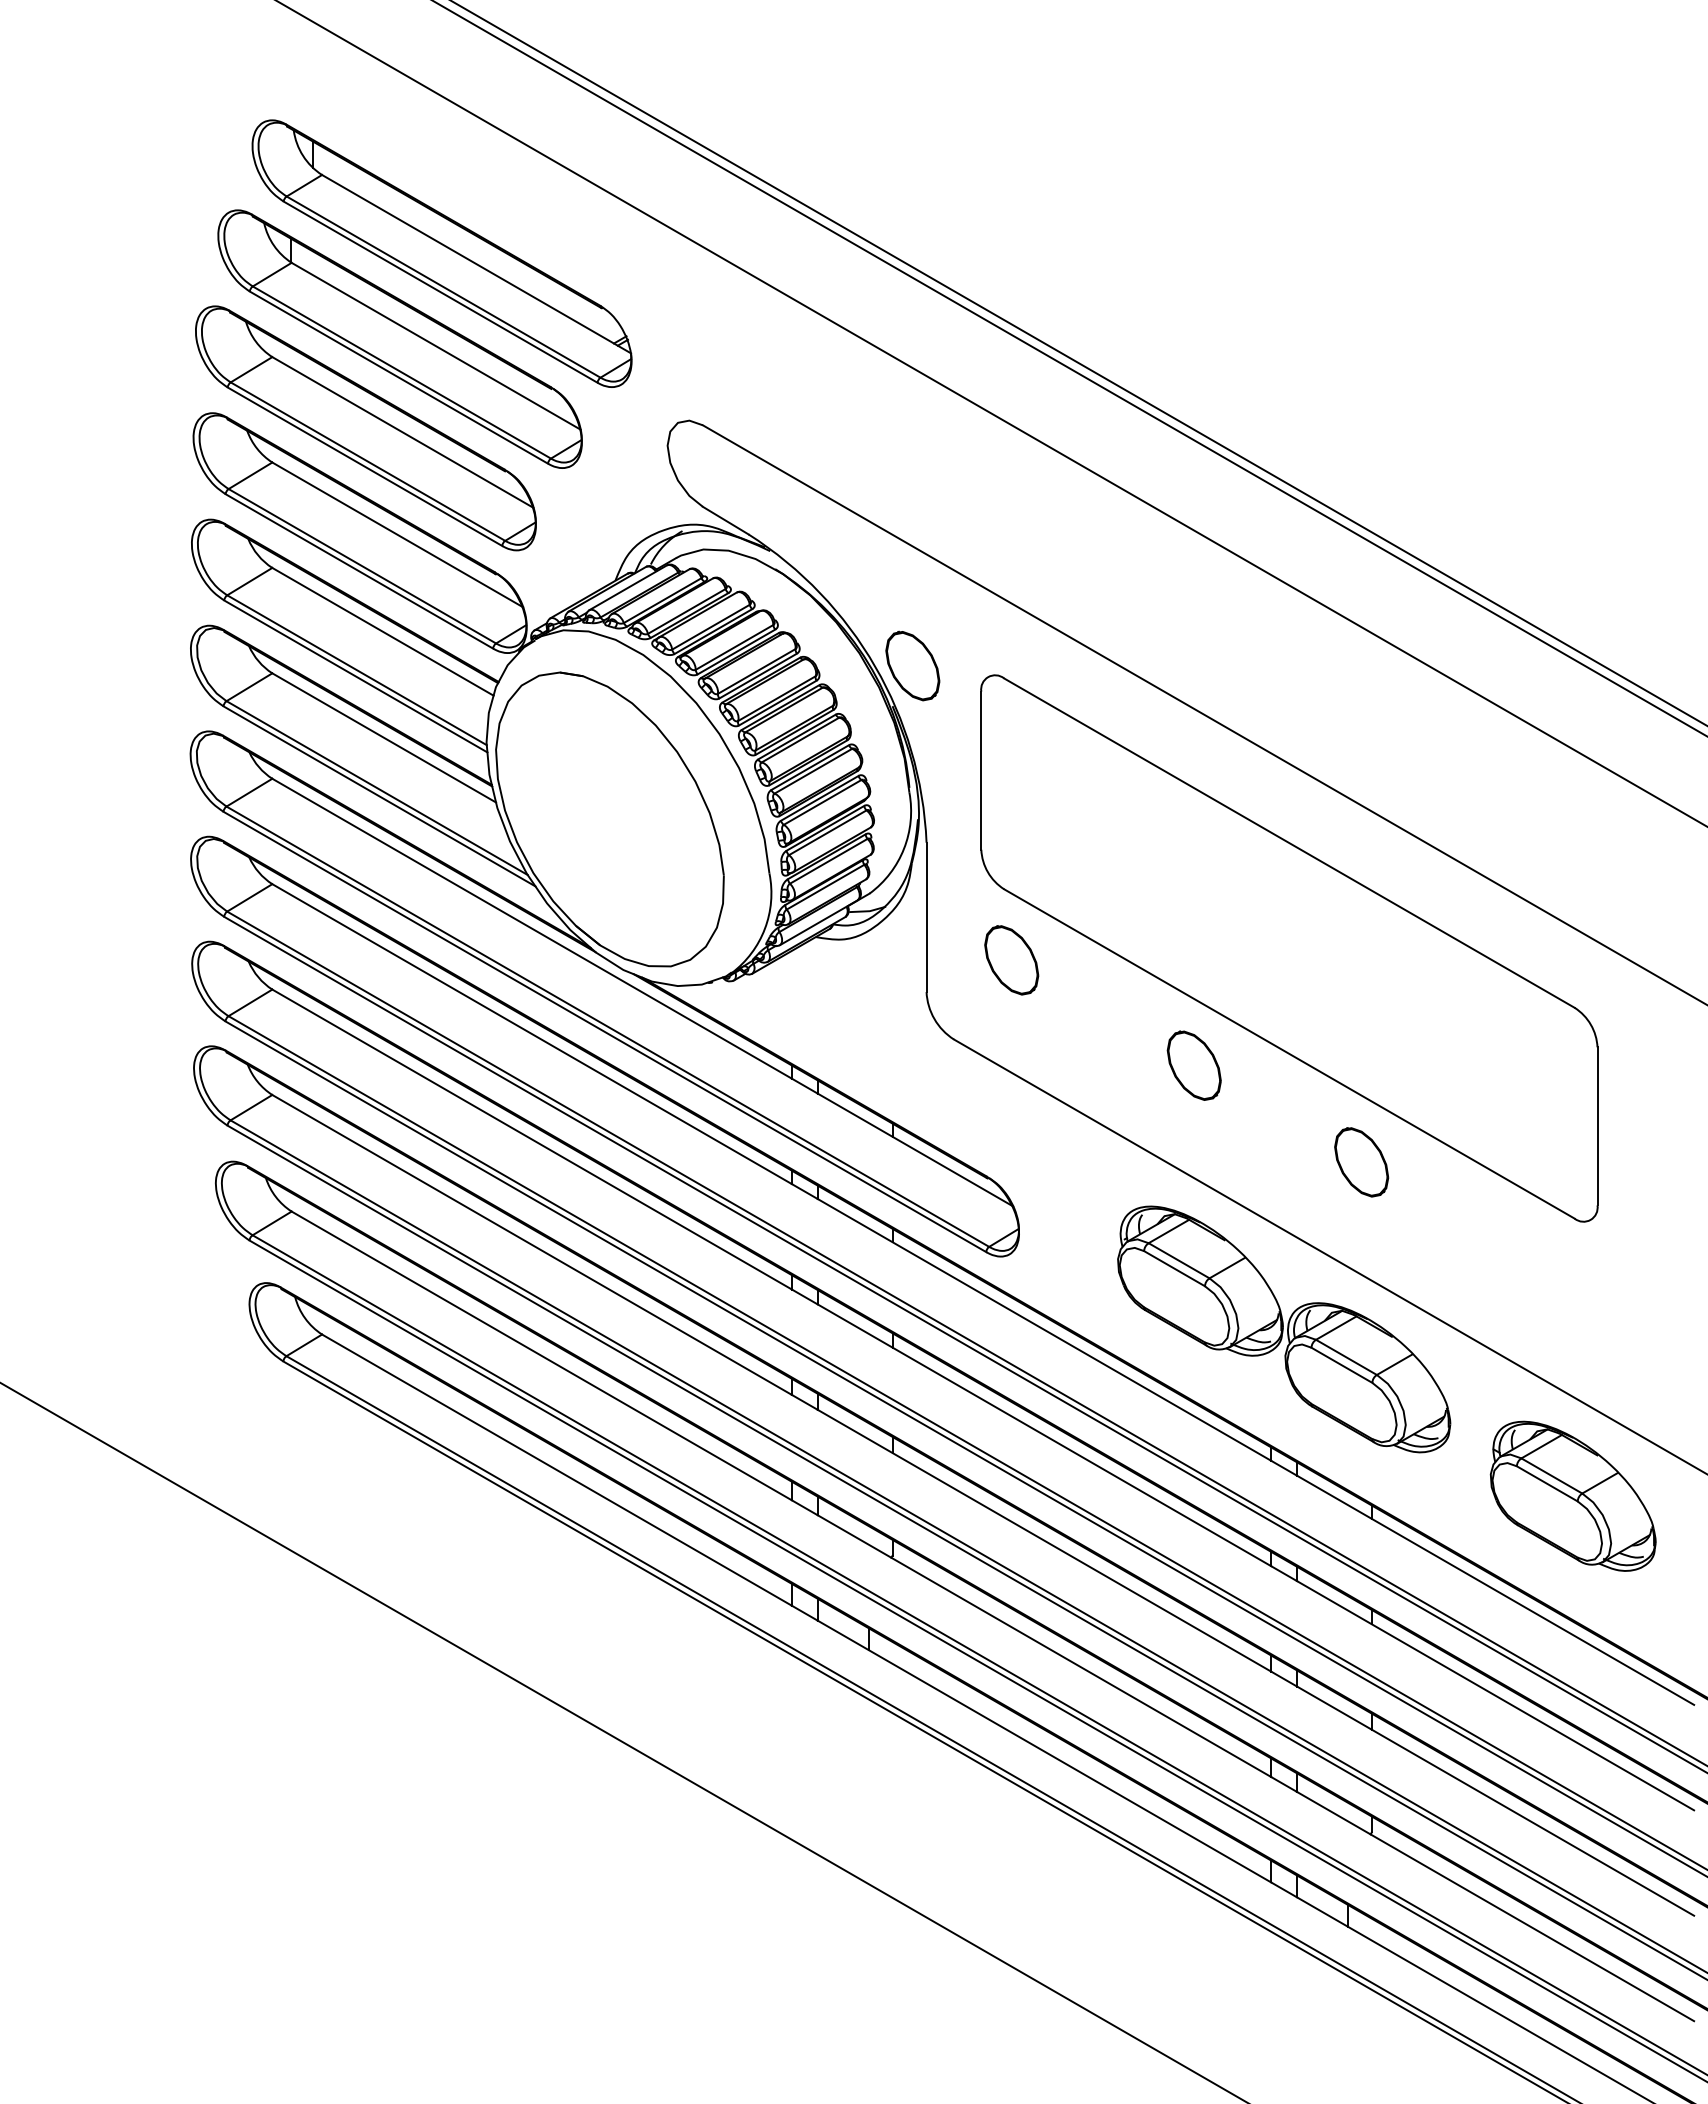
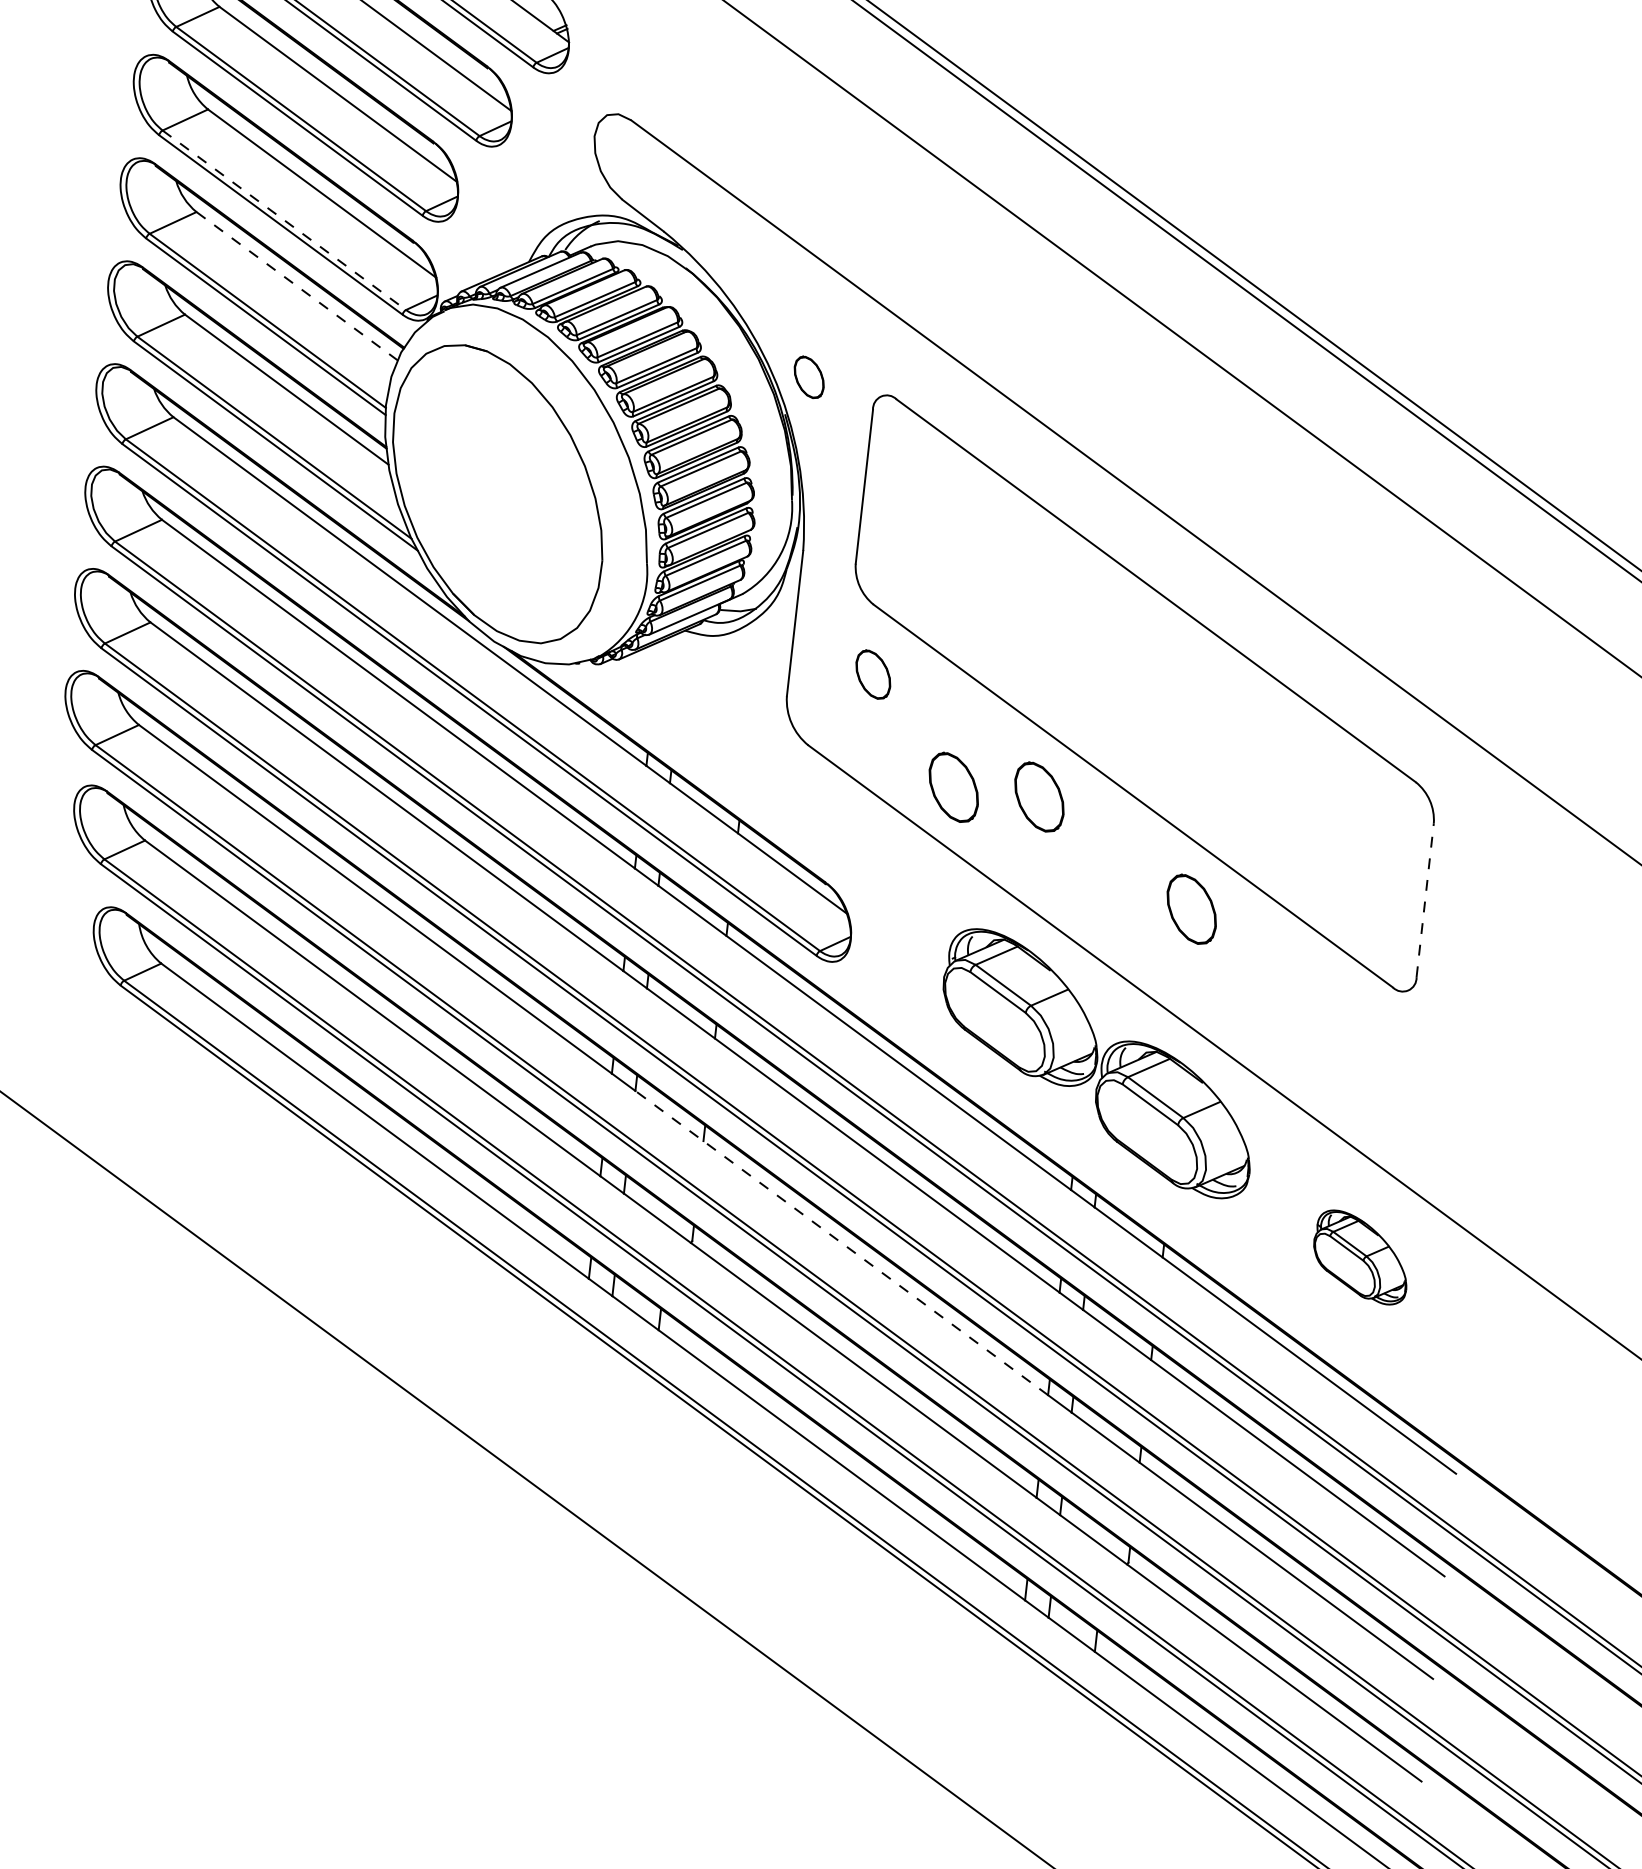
line: (362, 566) -> (284, 220), solid -> dashed
line: (382, 631) -> (296, 285), solid -> dashed
part: (912, 665) -> (808, 376), size x0.6
part: (1011, 960) -> (873, 674), size x0.7
part: (1105, 1065) -> (953, 787), added
line: (1597, 1125) -> (1425, 899), solid -> dashed
part: (1572, 1495) -> (1360, 1256), size x0.6
line: (1044, 1540) -> (841, 1242), solid -> dashed

